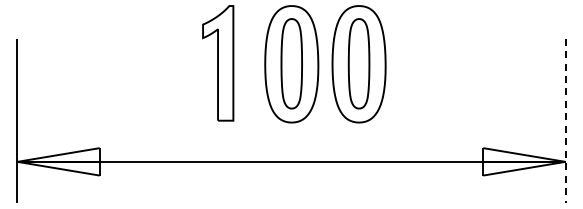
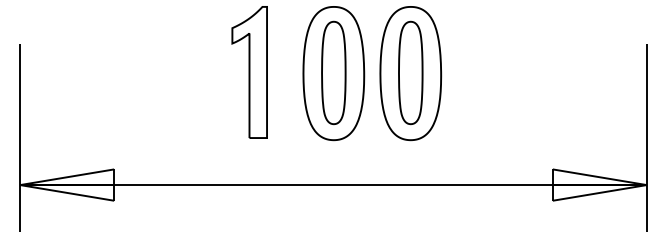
line: (565, 121) -> (646, 138), dashed -> solid

